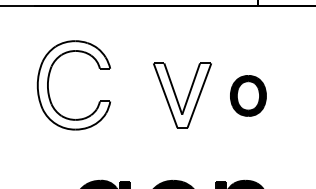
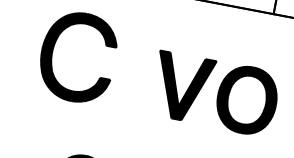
fill: (73, 85) -> (77, 57), added
fill: (182, 95) -> (182, 87), added
part: (248, 95) -> (247, 99), size x1.67

